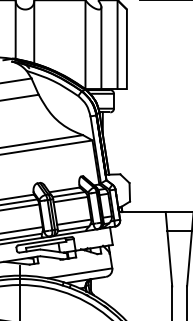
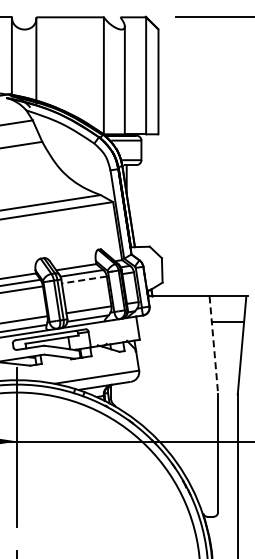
line: (70, 199) -> (84, 279), solid -> dashed
line: (168, 249) -> (213, 345), solid -> dashed

